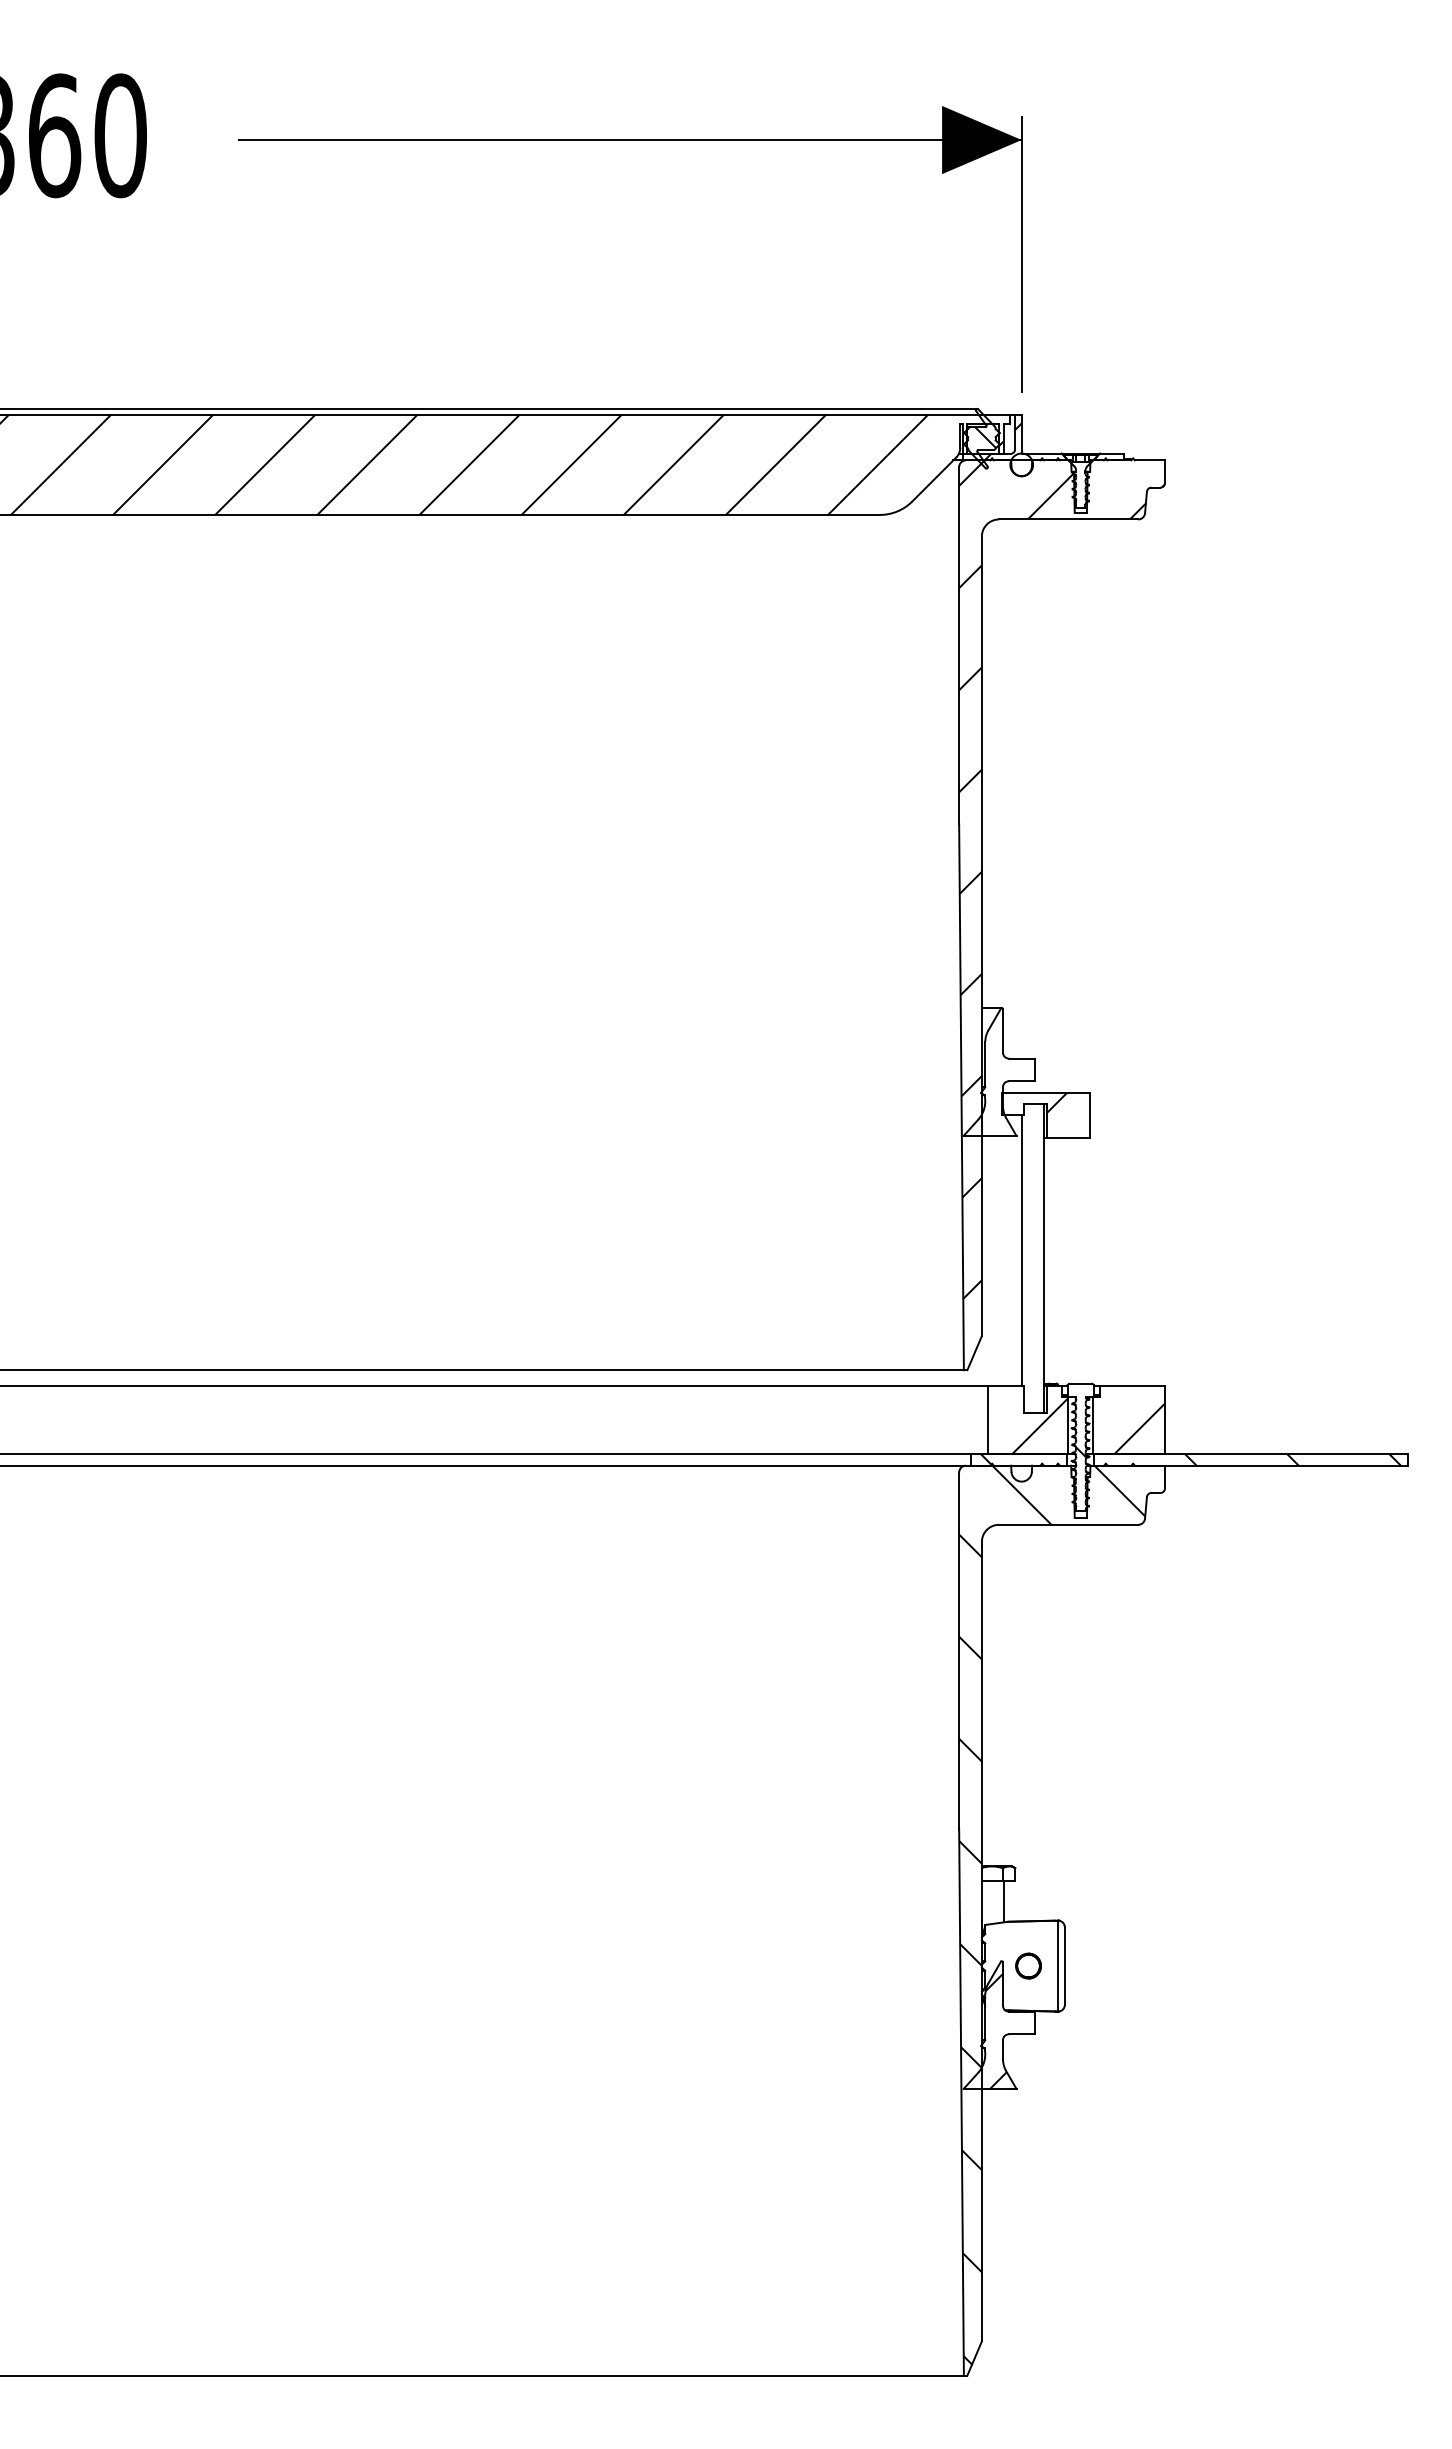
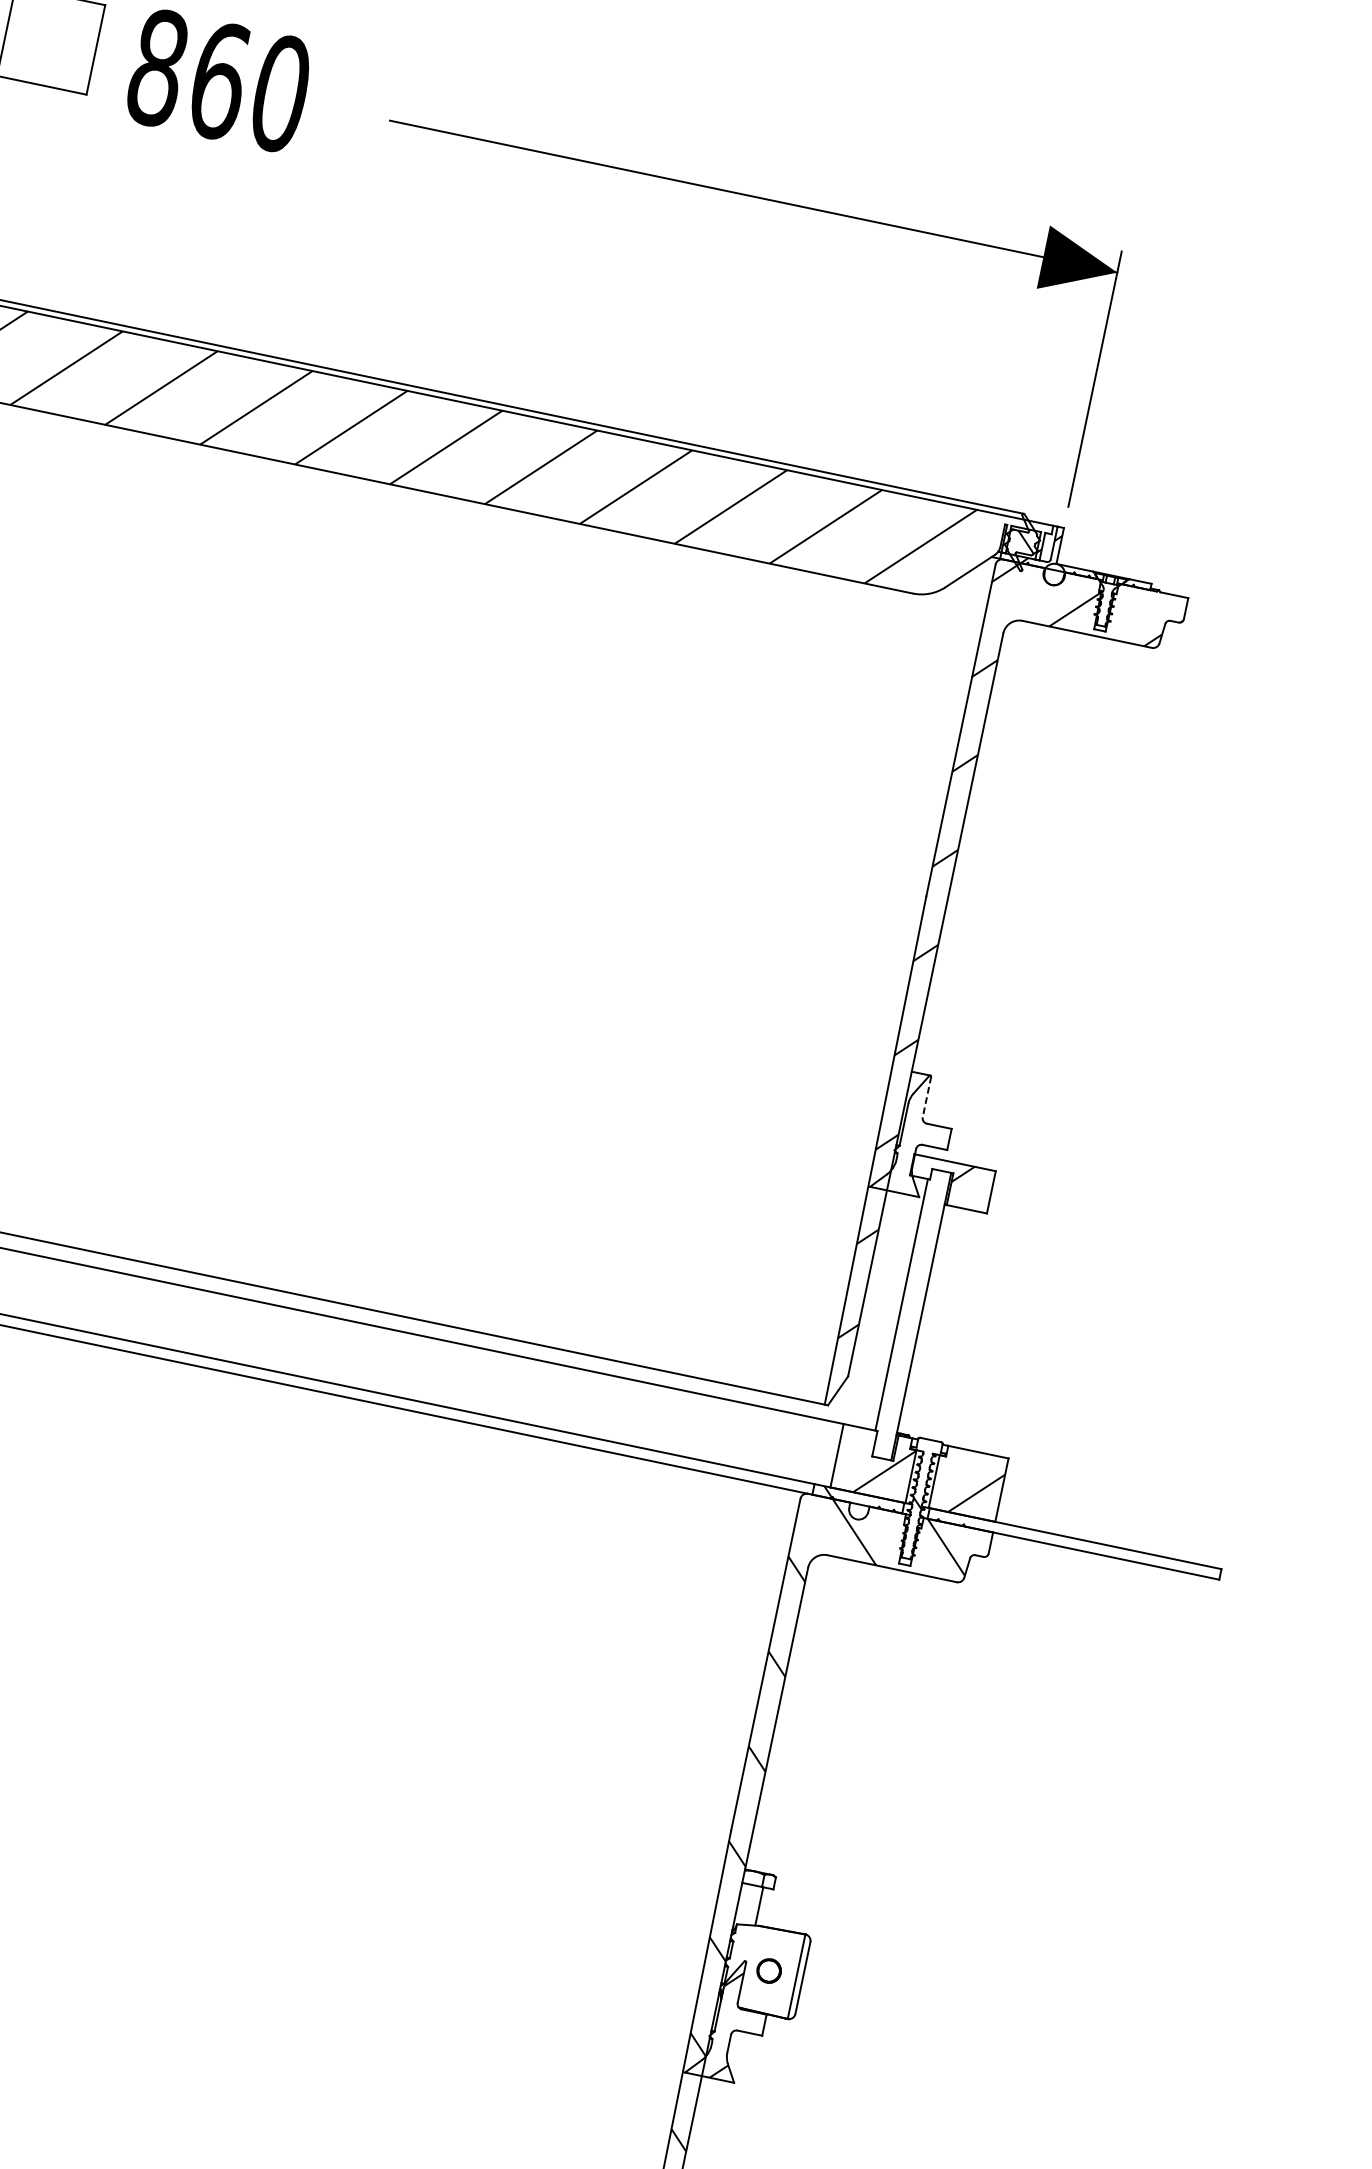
line: (1003, 1031) -> (927, 1097), solid -> dashed
hatch: (1247, 1459) -> (1070, 1542), removed

